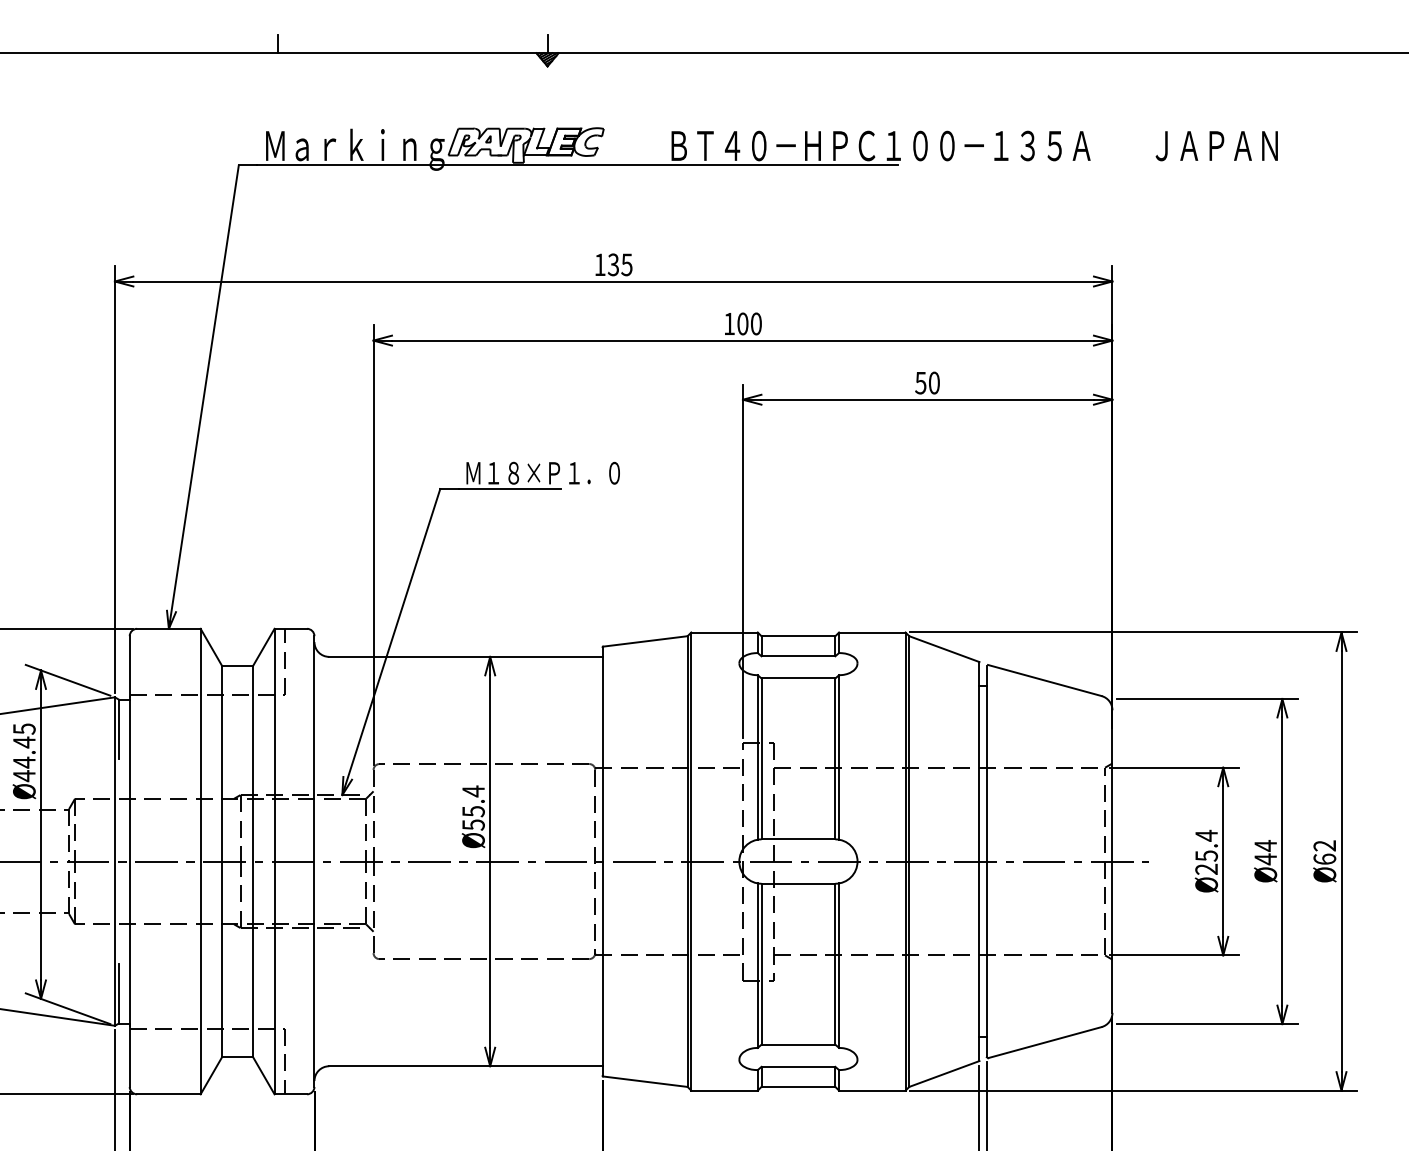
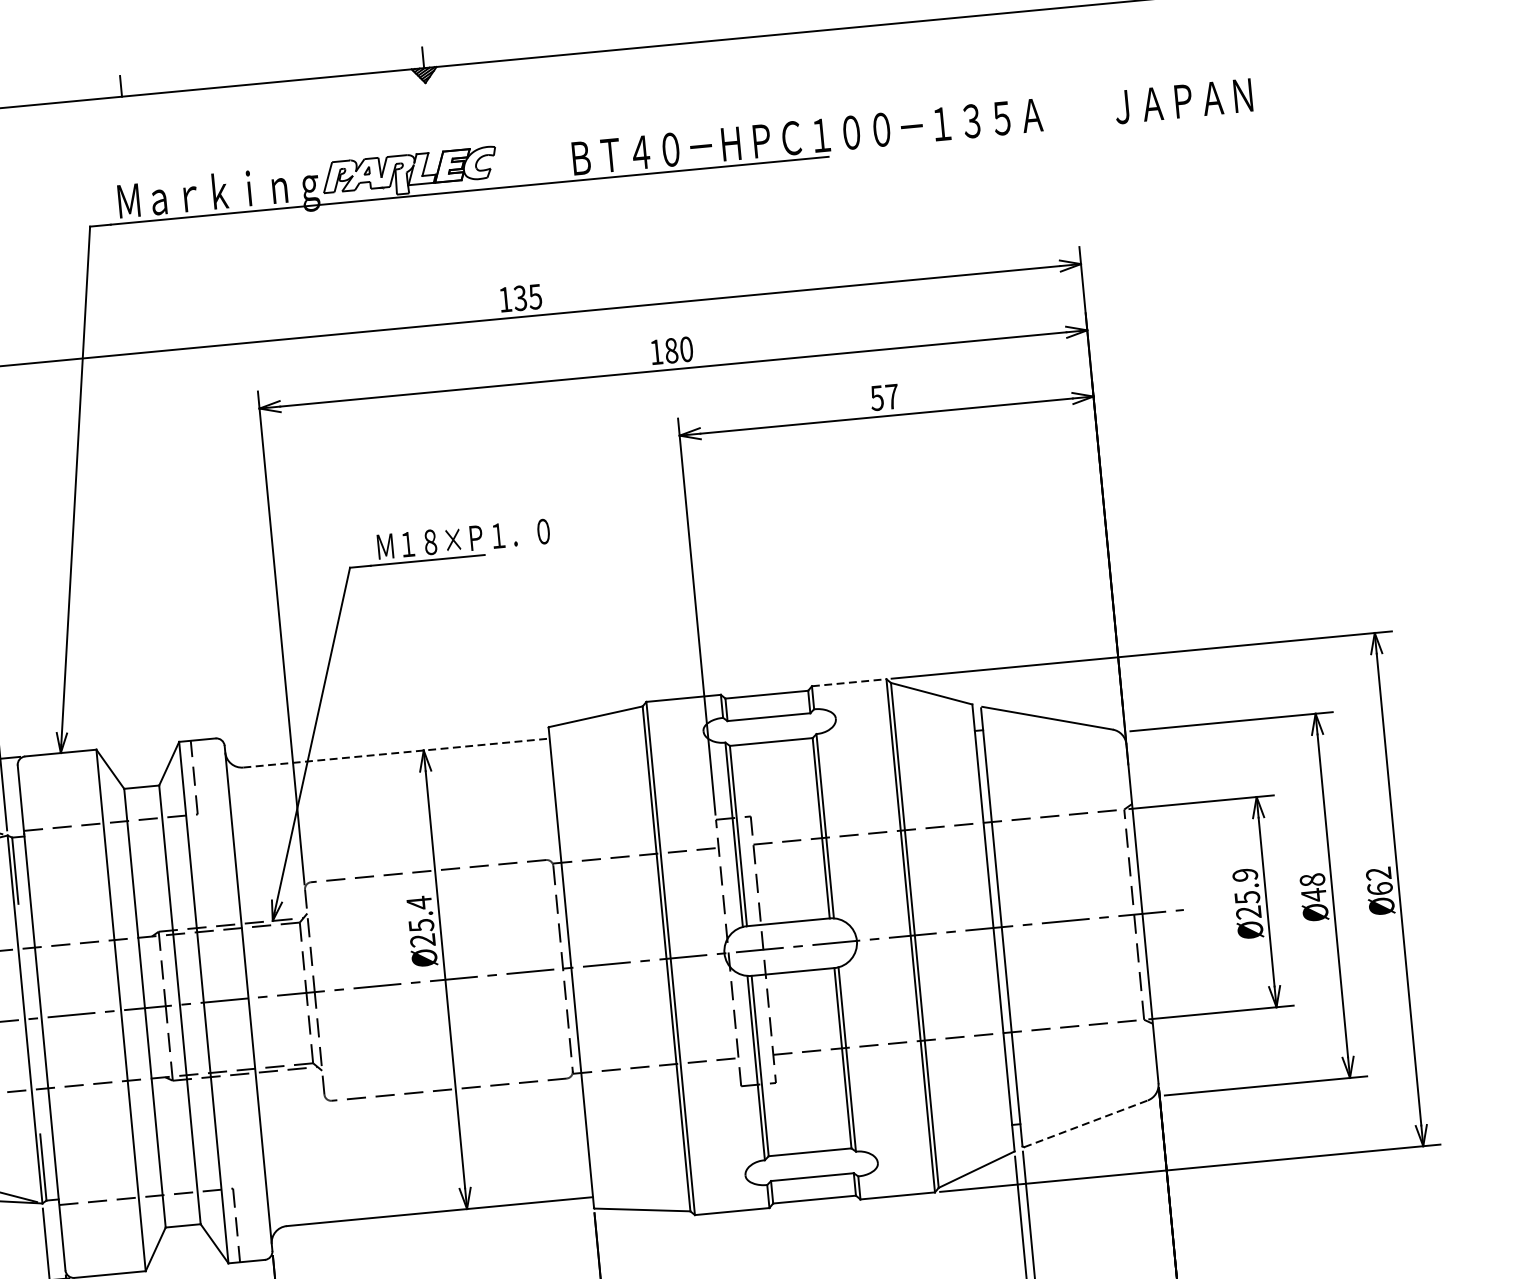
text: (742, 324) -> (671, 351), 100 -> 180
text: (934, 382) -> (892, 396), 50 -> 57
line: (872, 632) -> (849, 682), solid -> dashed
line: (465, 656) -> (396, 752), solid -> dashed
text: (473, 824) -> (422, 940), Ø55.4 -> Ø25.4
text: (1206, 835) -> (1245, 874), Ø25.4 -> Ø25.9
text: (1265, 845) -> (1312, 879), Ø44 -> Ø48
line: (1044, 1042) -> (1085, 1123), solid -> dashed

